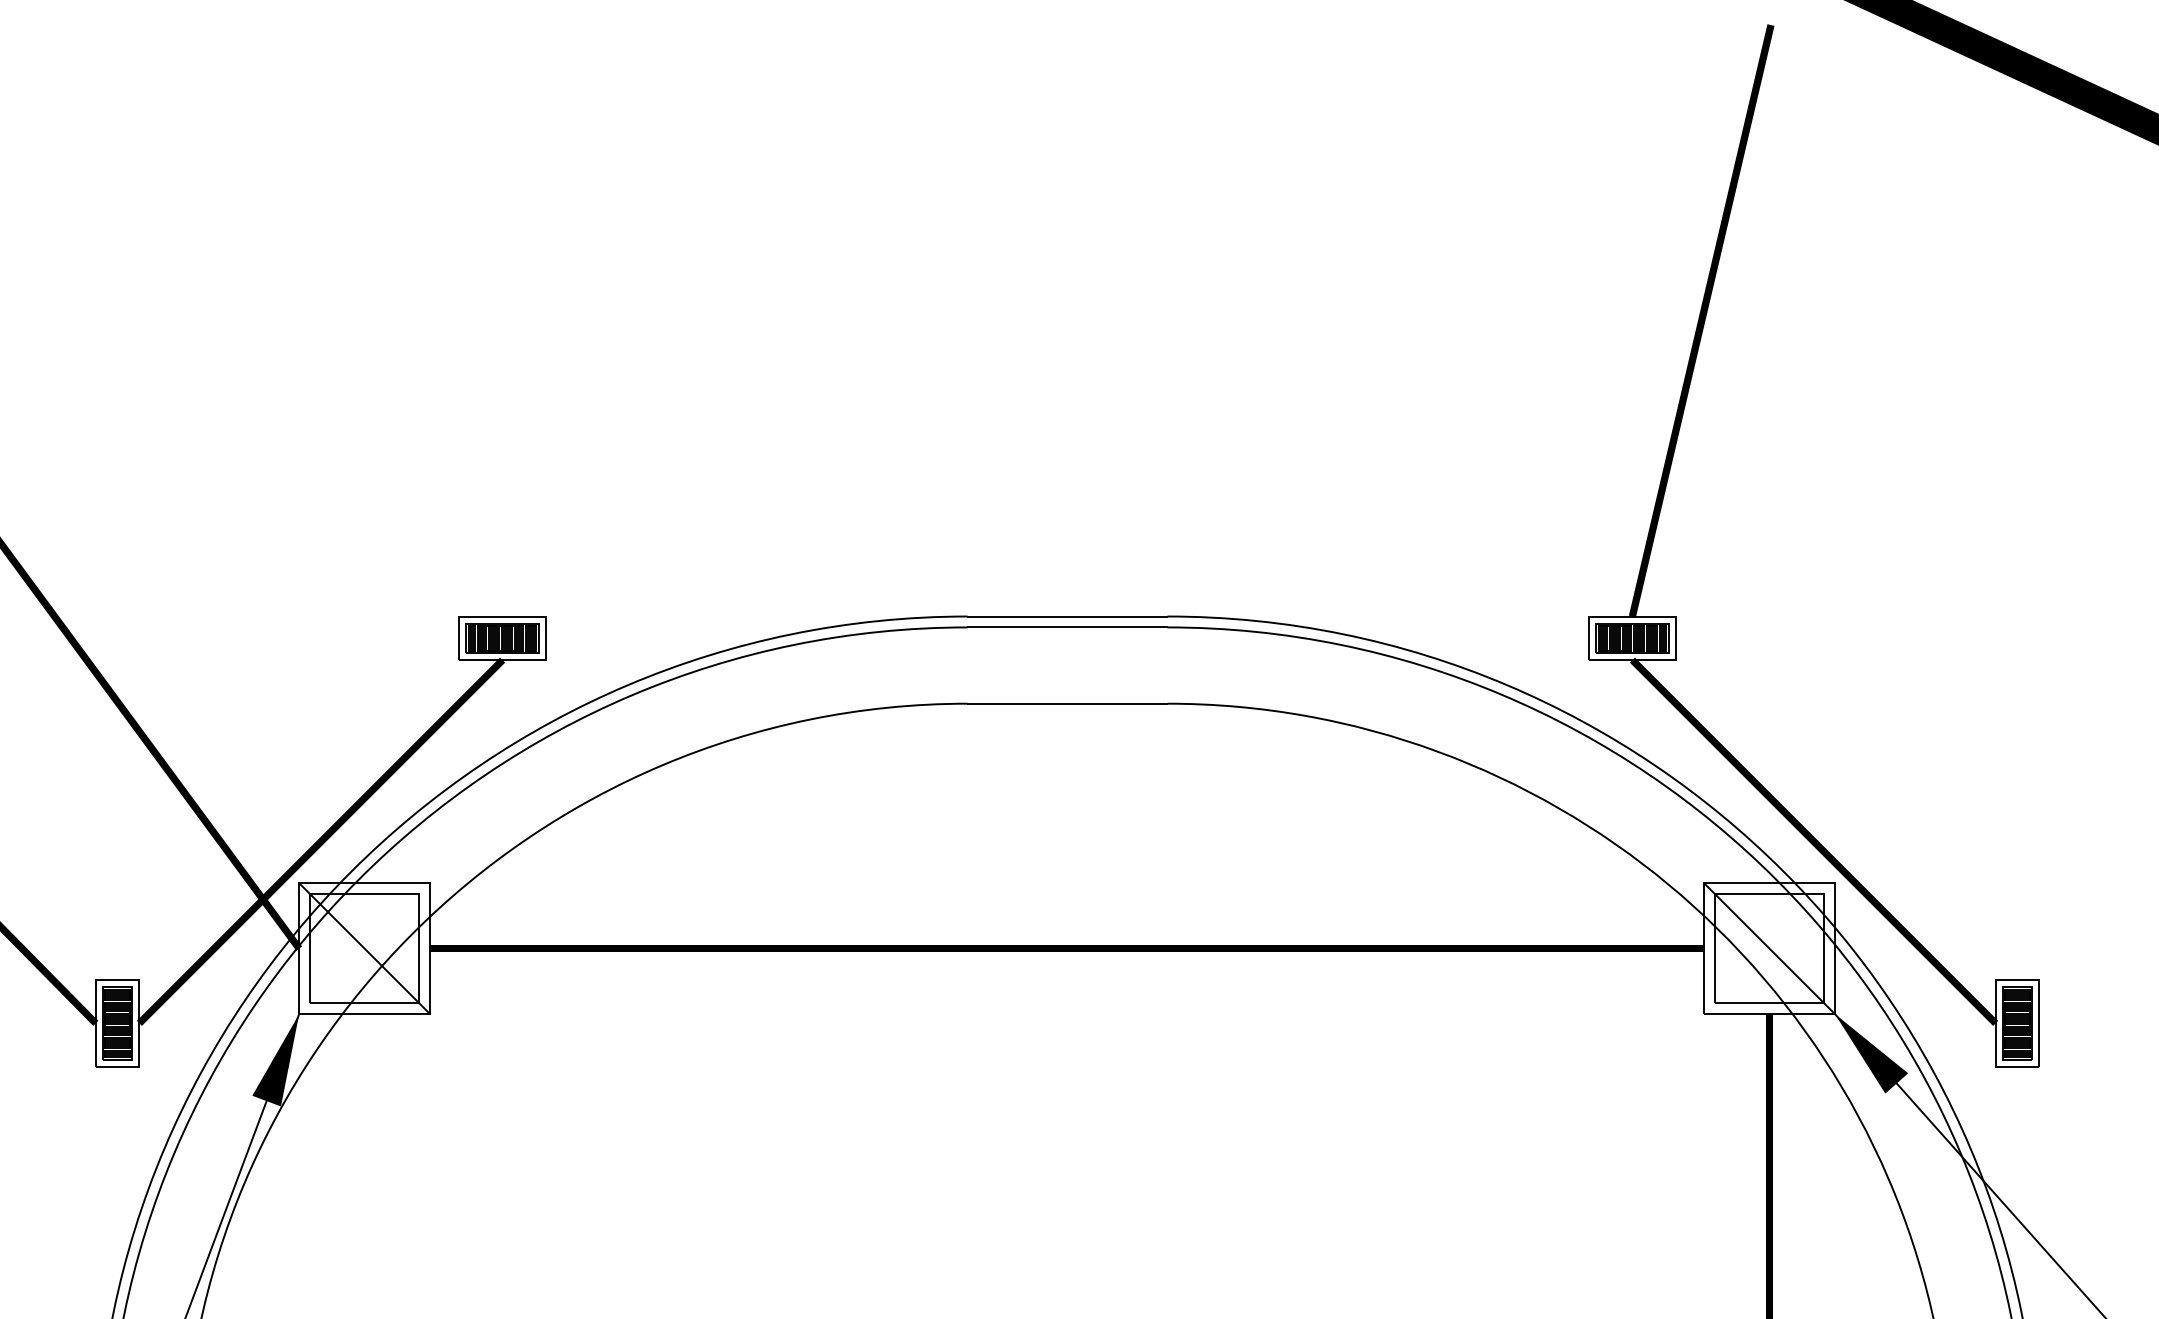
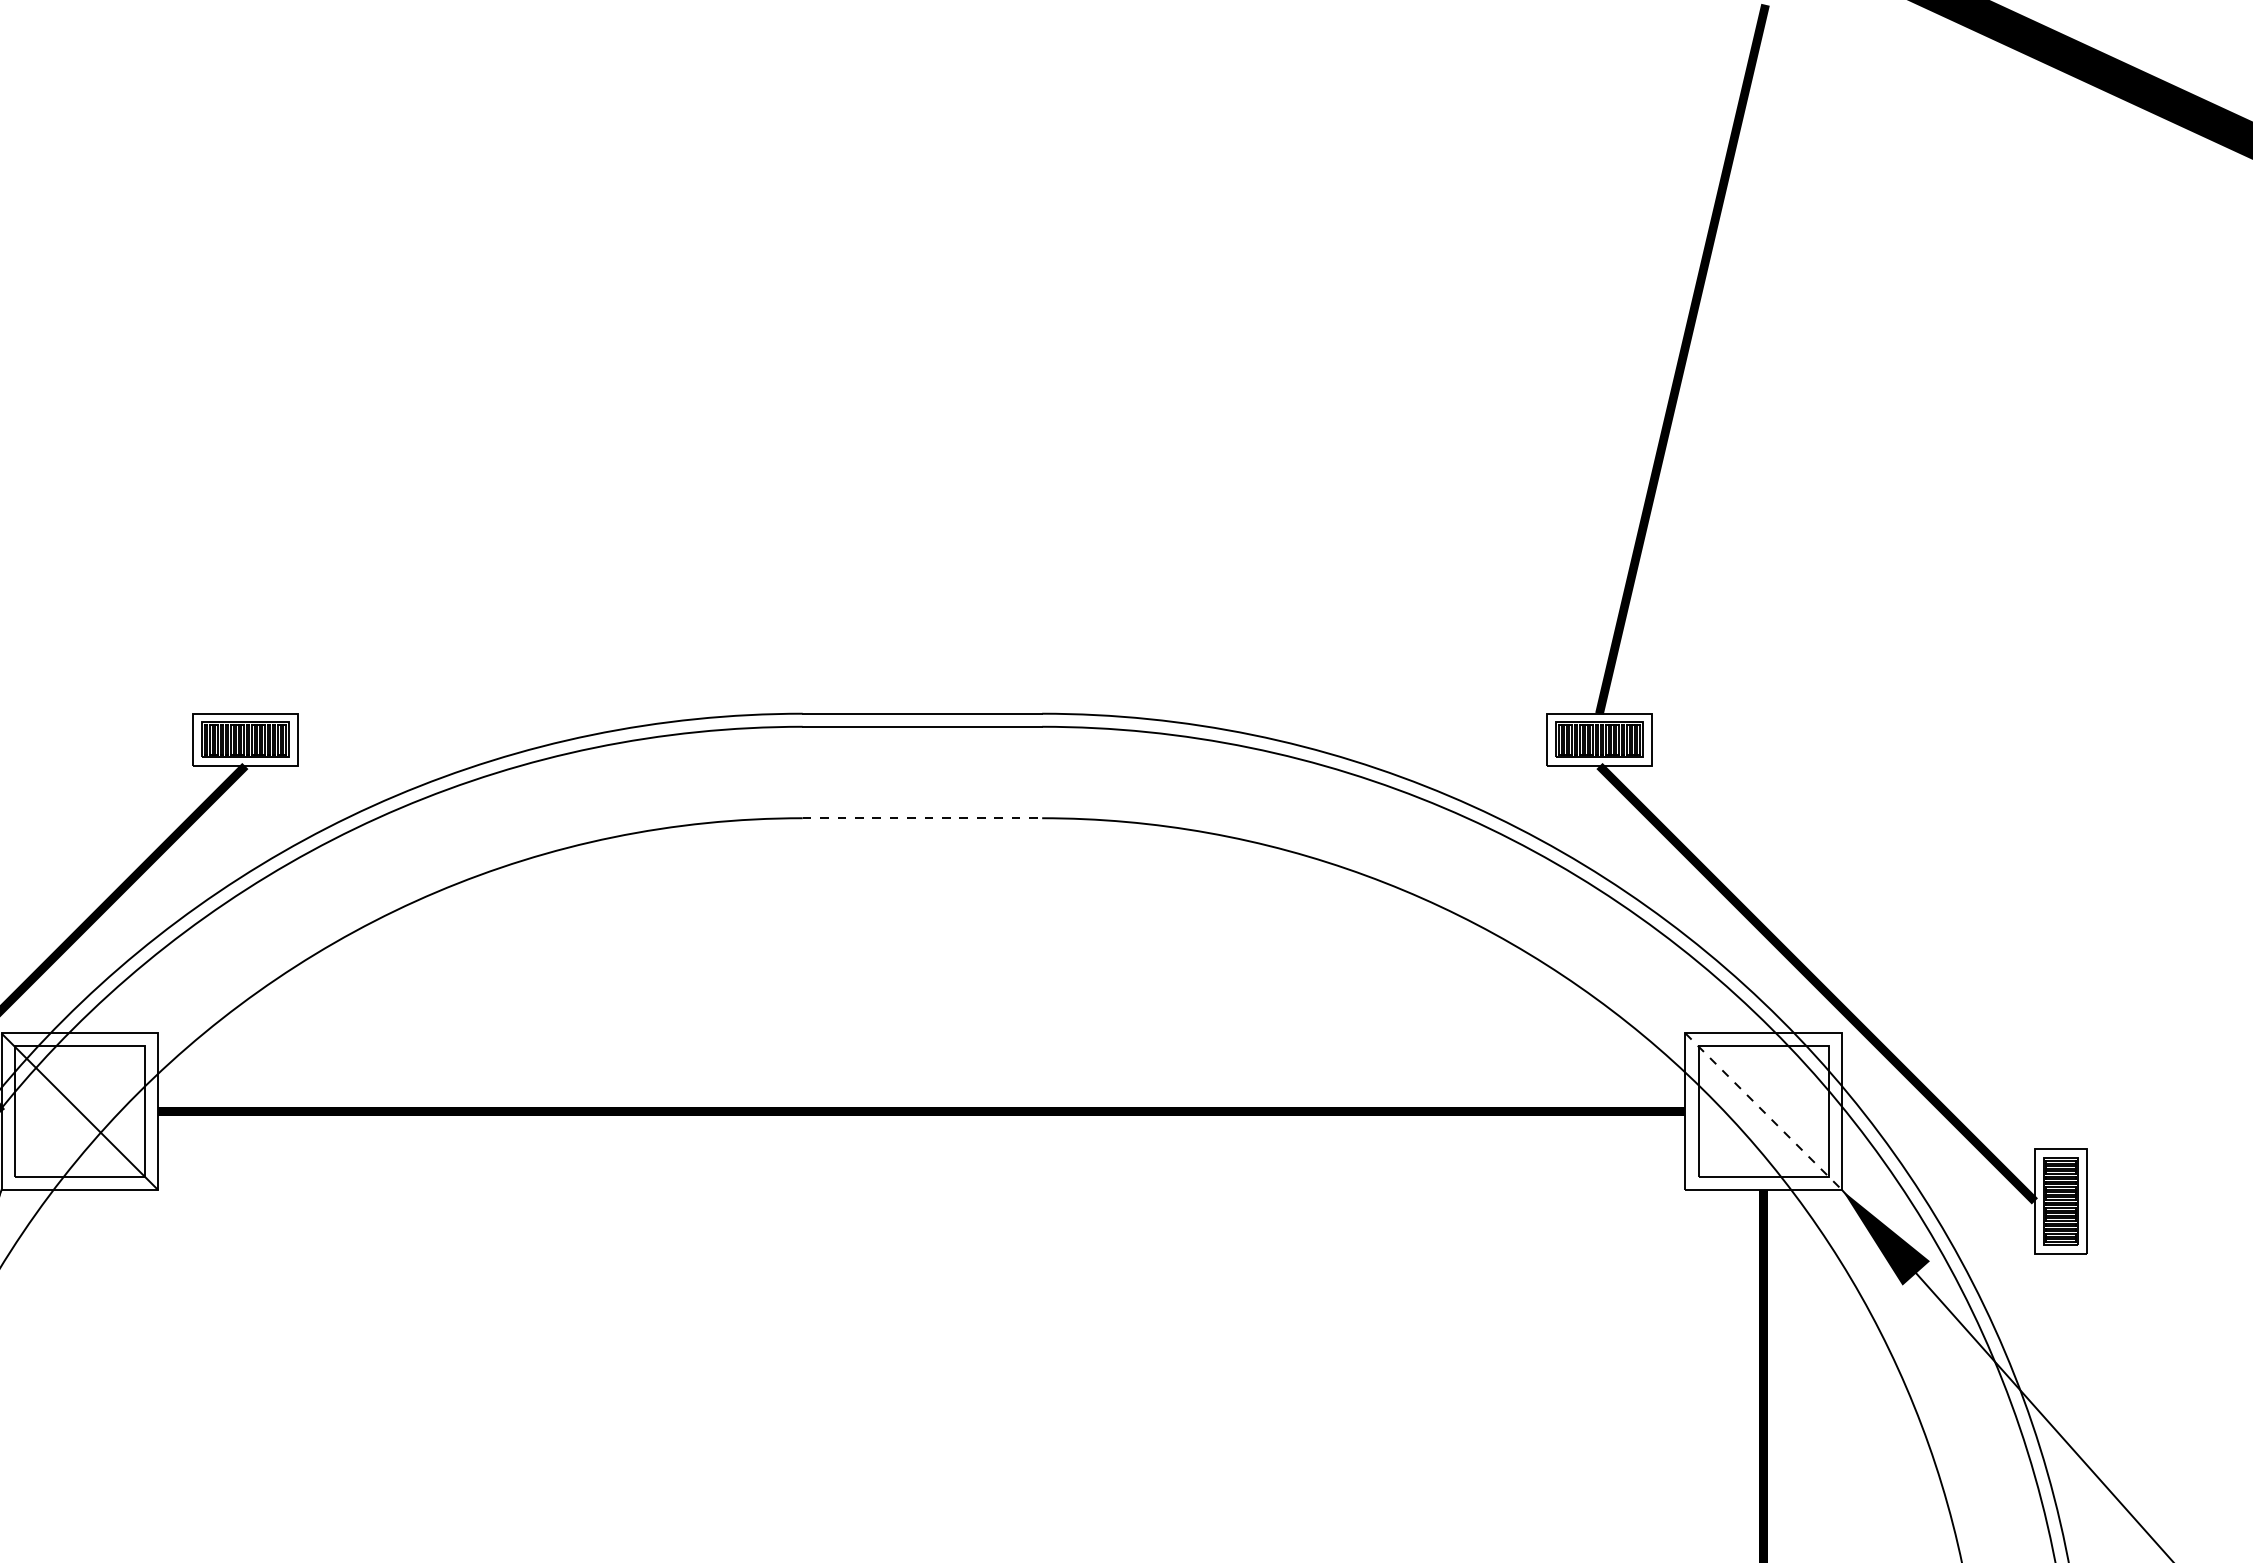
line: (1067, 703) -> (922, 817), solid -> dashed
line: (1769, 948) -> (1763, 1111), solid -> dashed

